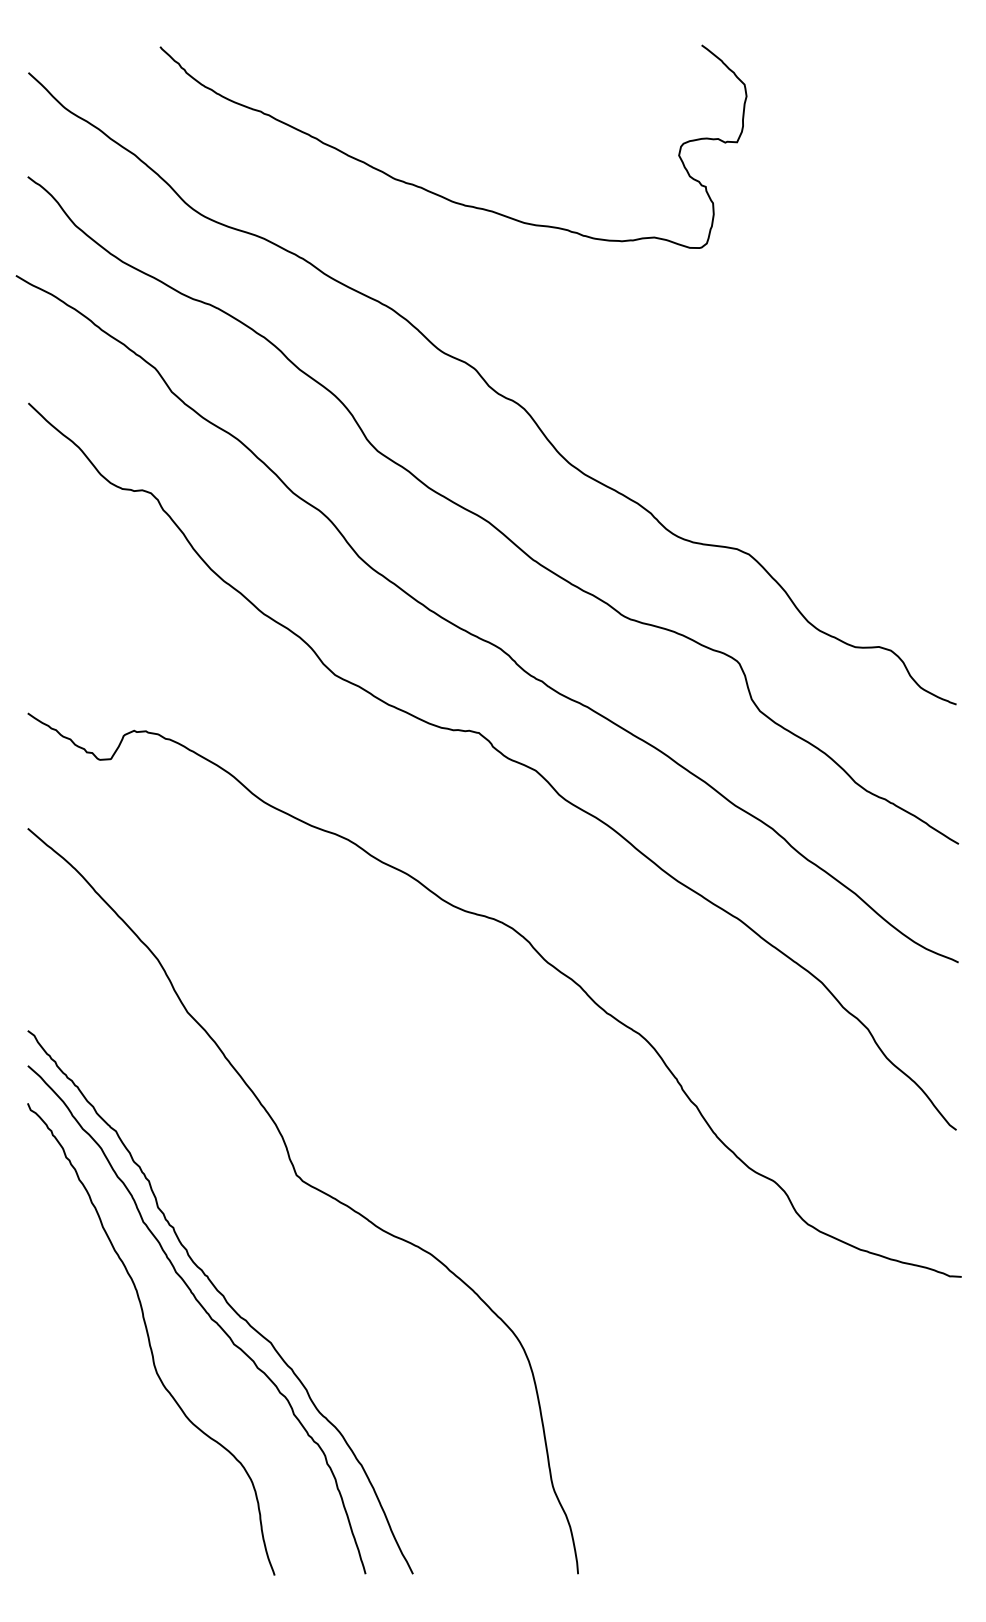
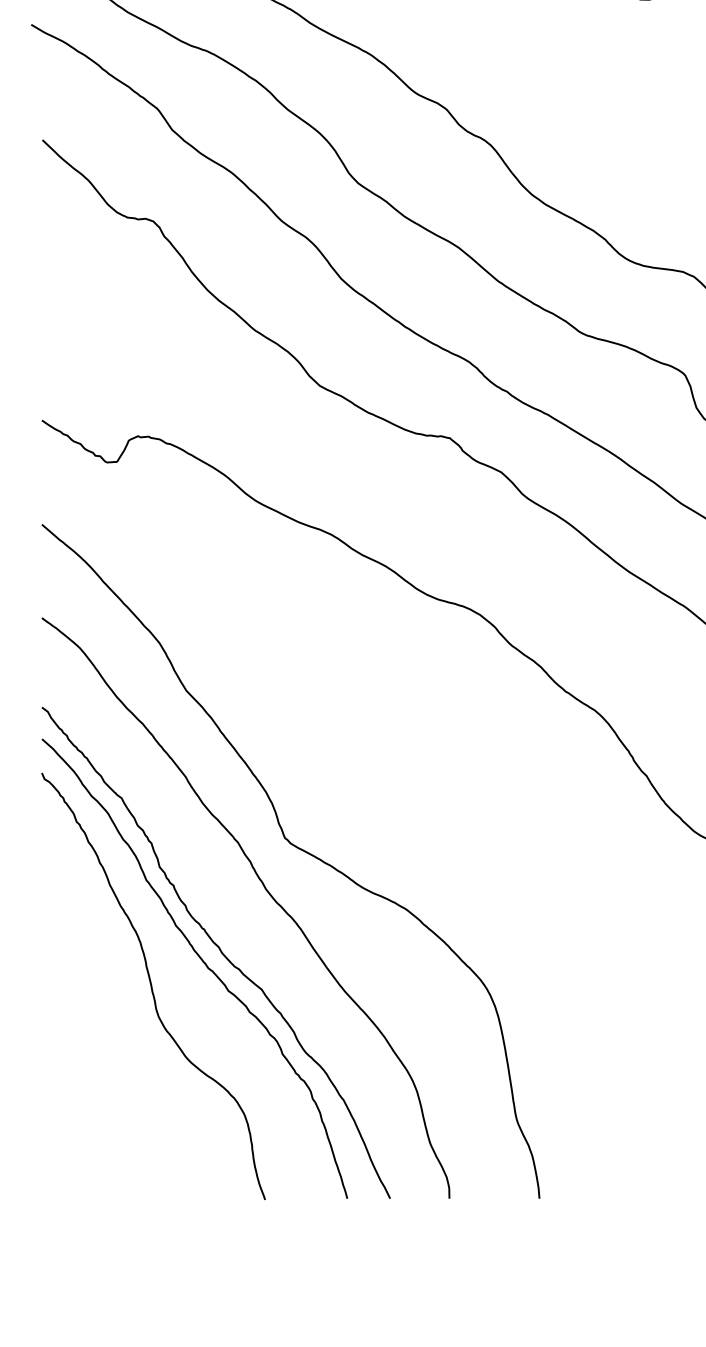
curve: (274, 1232) -> (264, 889), added

